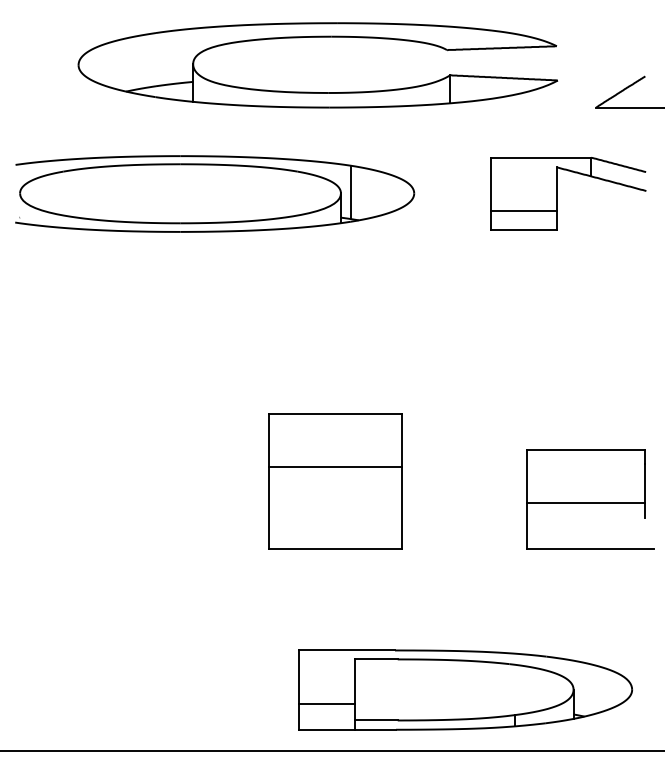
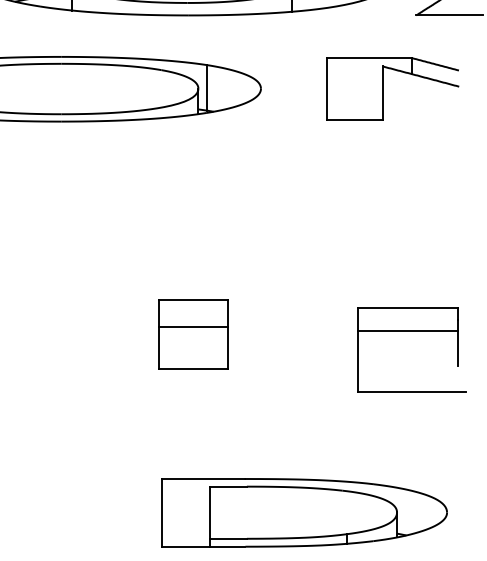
line: (523, 210) -> (354, 103), removed
part: (335, 481) -> (193, 334), size x0.6
line: (585, 503) -> (407, 331), moved
line: (326, 704) -> (186, 525), removed

